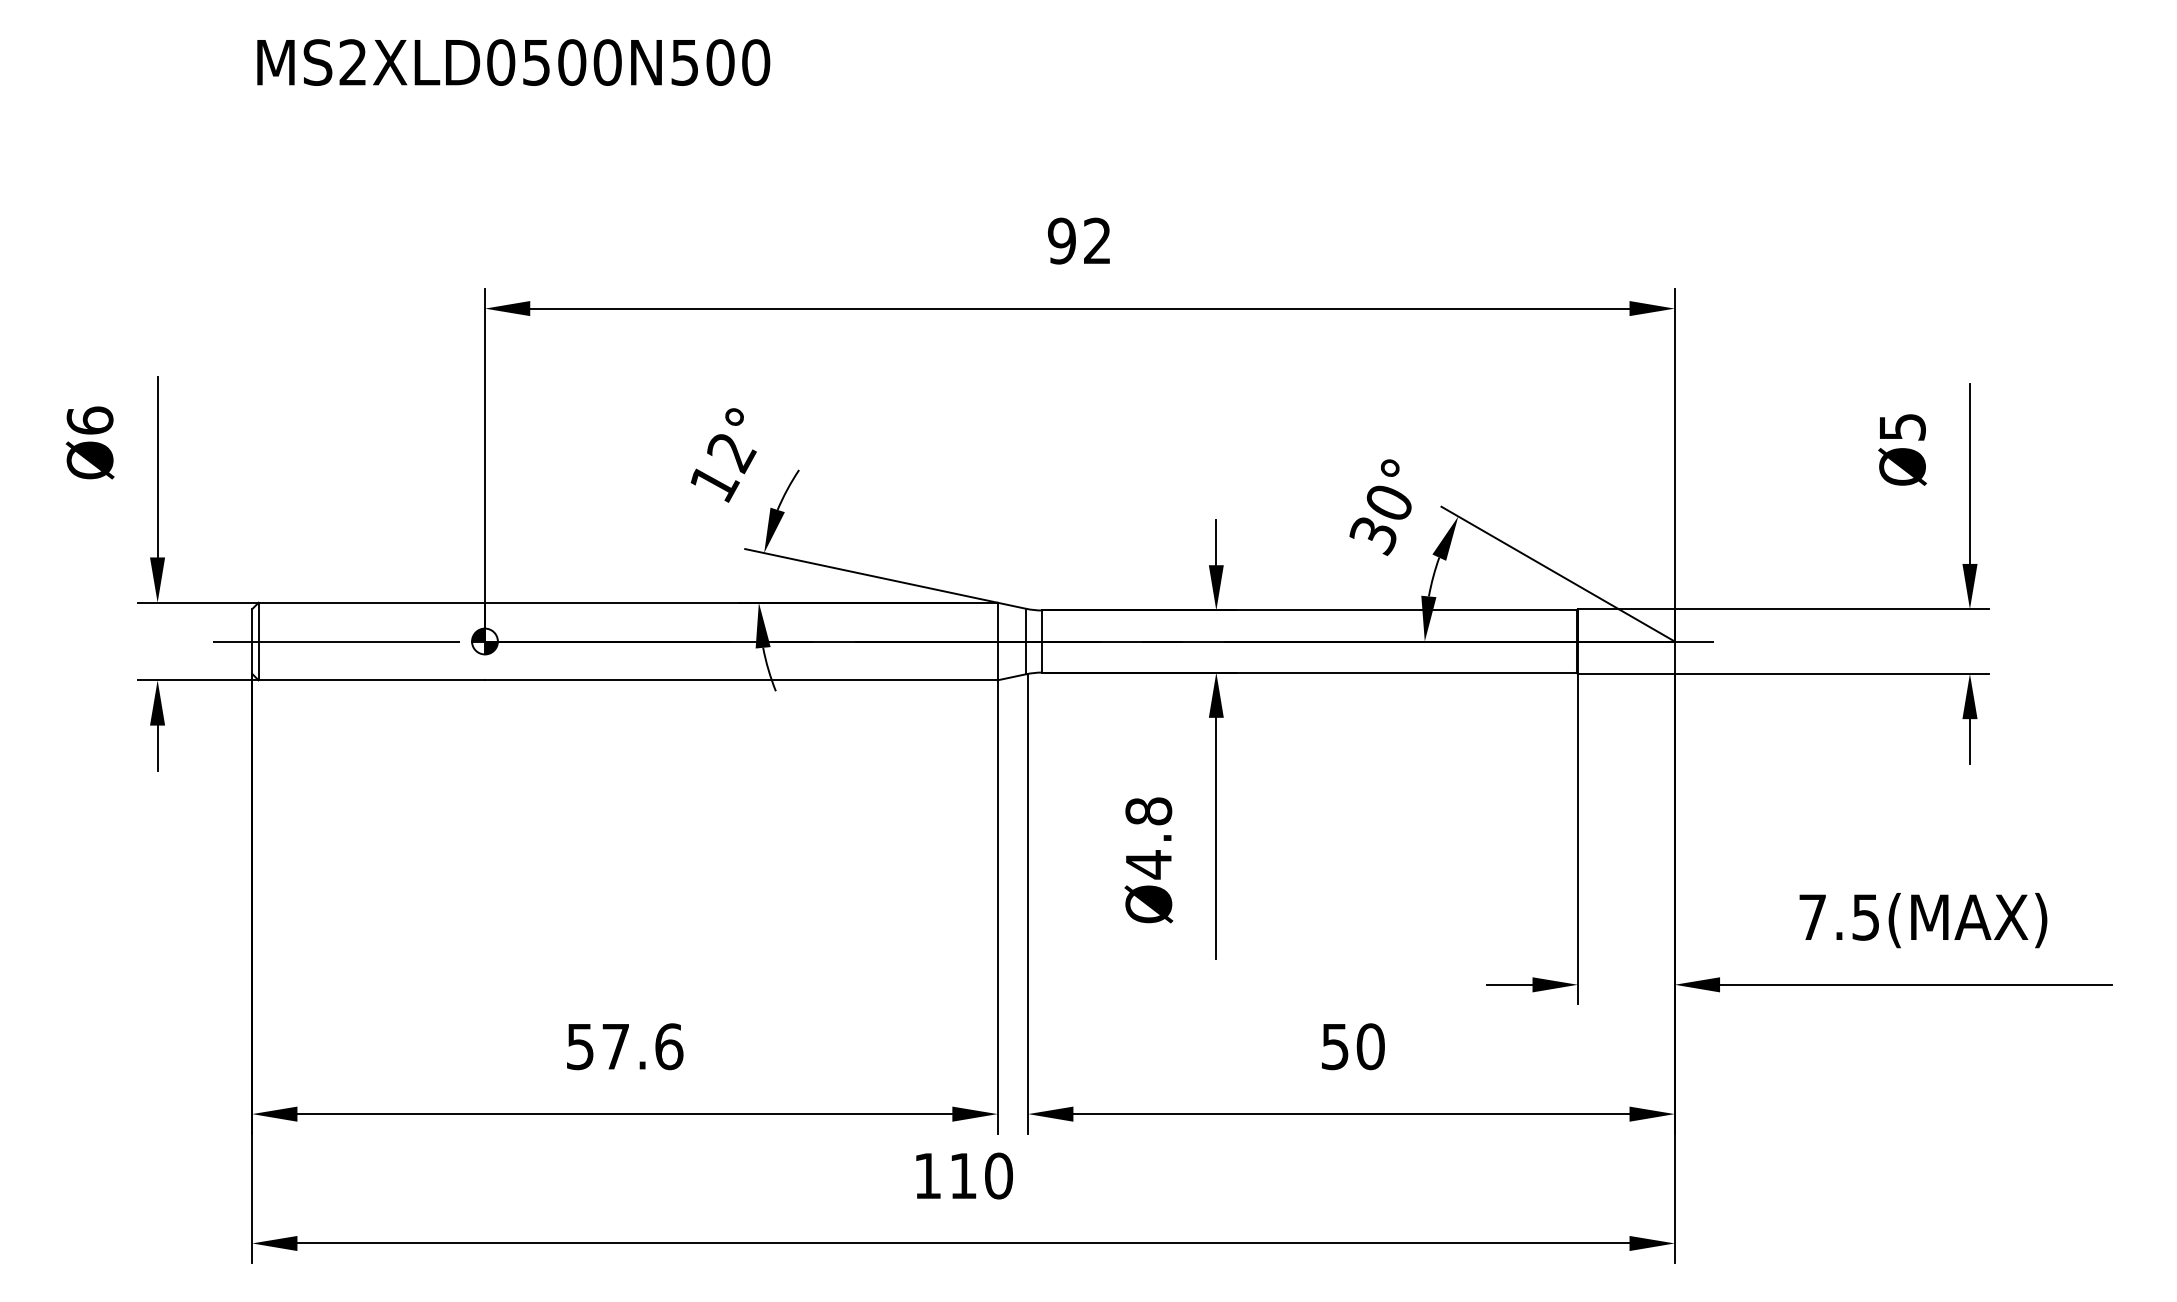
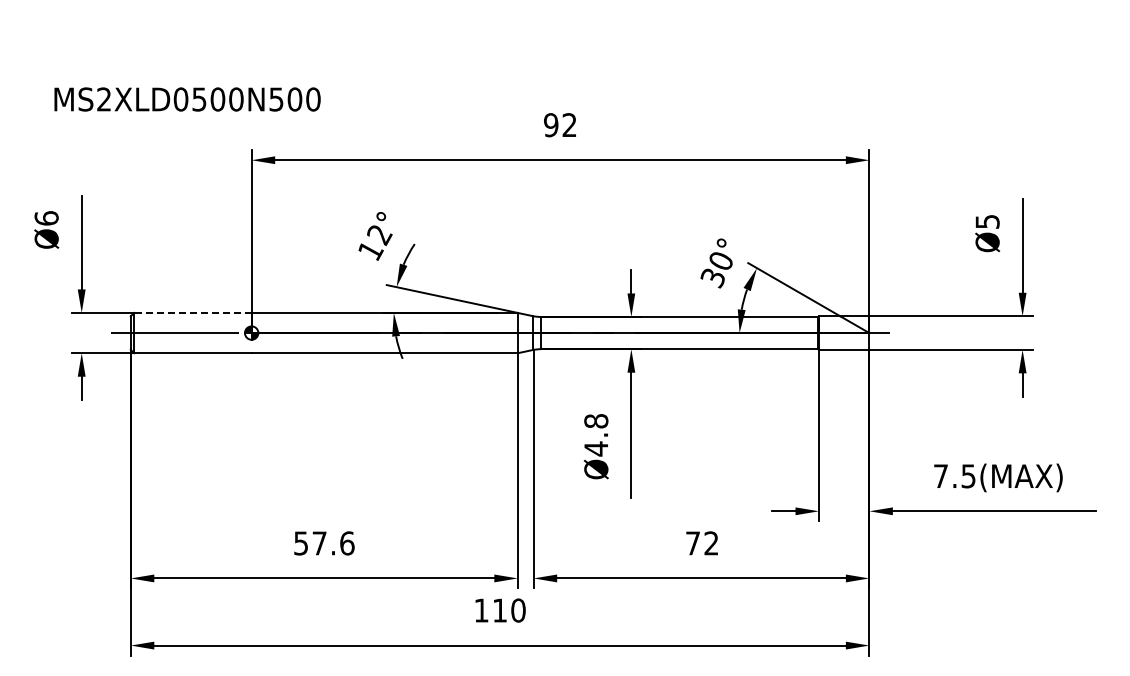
text: (513, 62) -> (187, 99), moved
line: (370, 601) -> (192, 312), solid -> dashed
text: (1353, 1046) -> (702, 543), 50 -> 72

